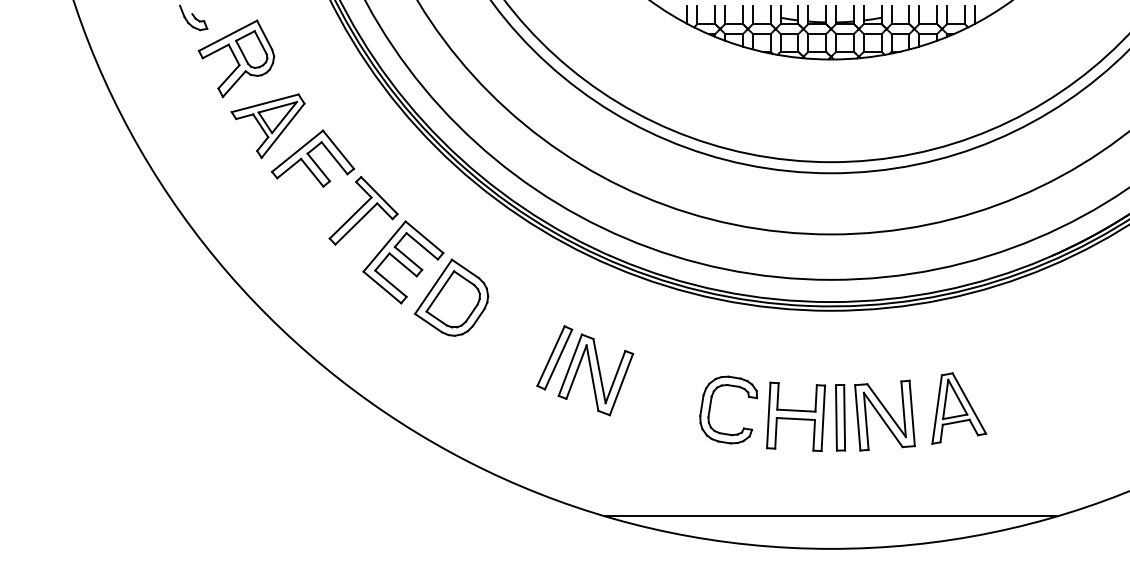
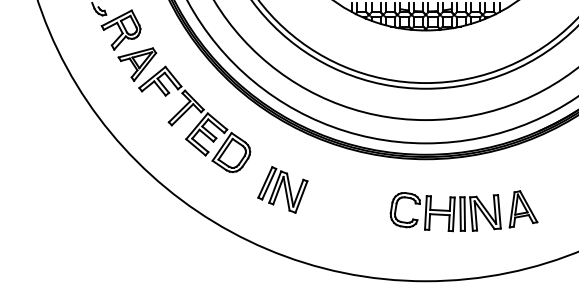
part: (584, 369) -> (282, 189), moved
part: (842, 412) -> (463, 211), moved
line: (830, 516) -> (425, 264), removed

